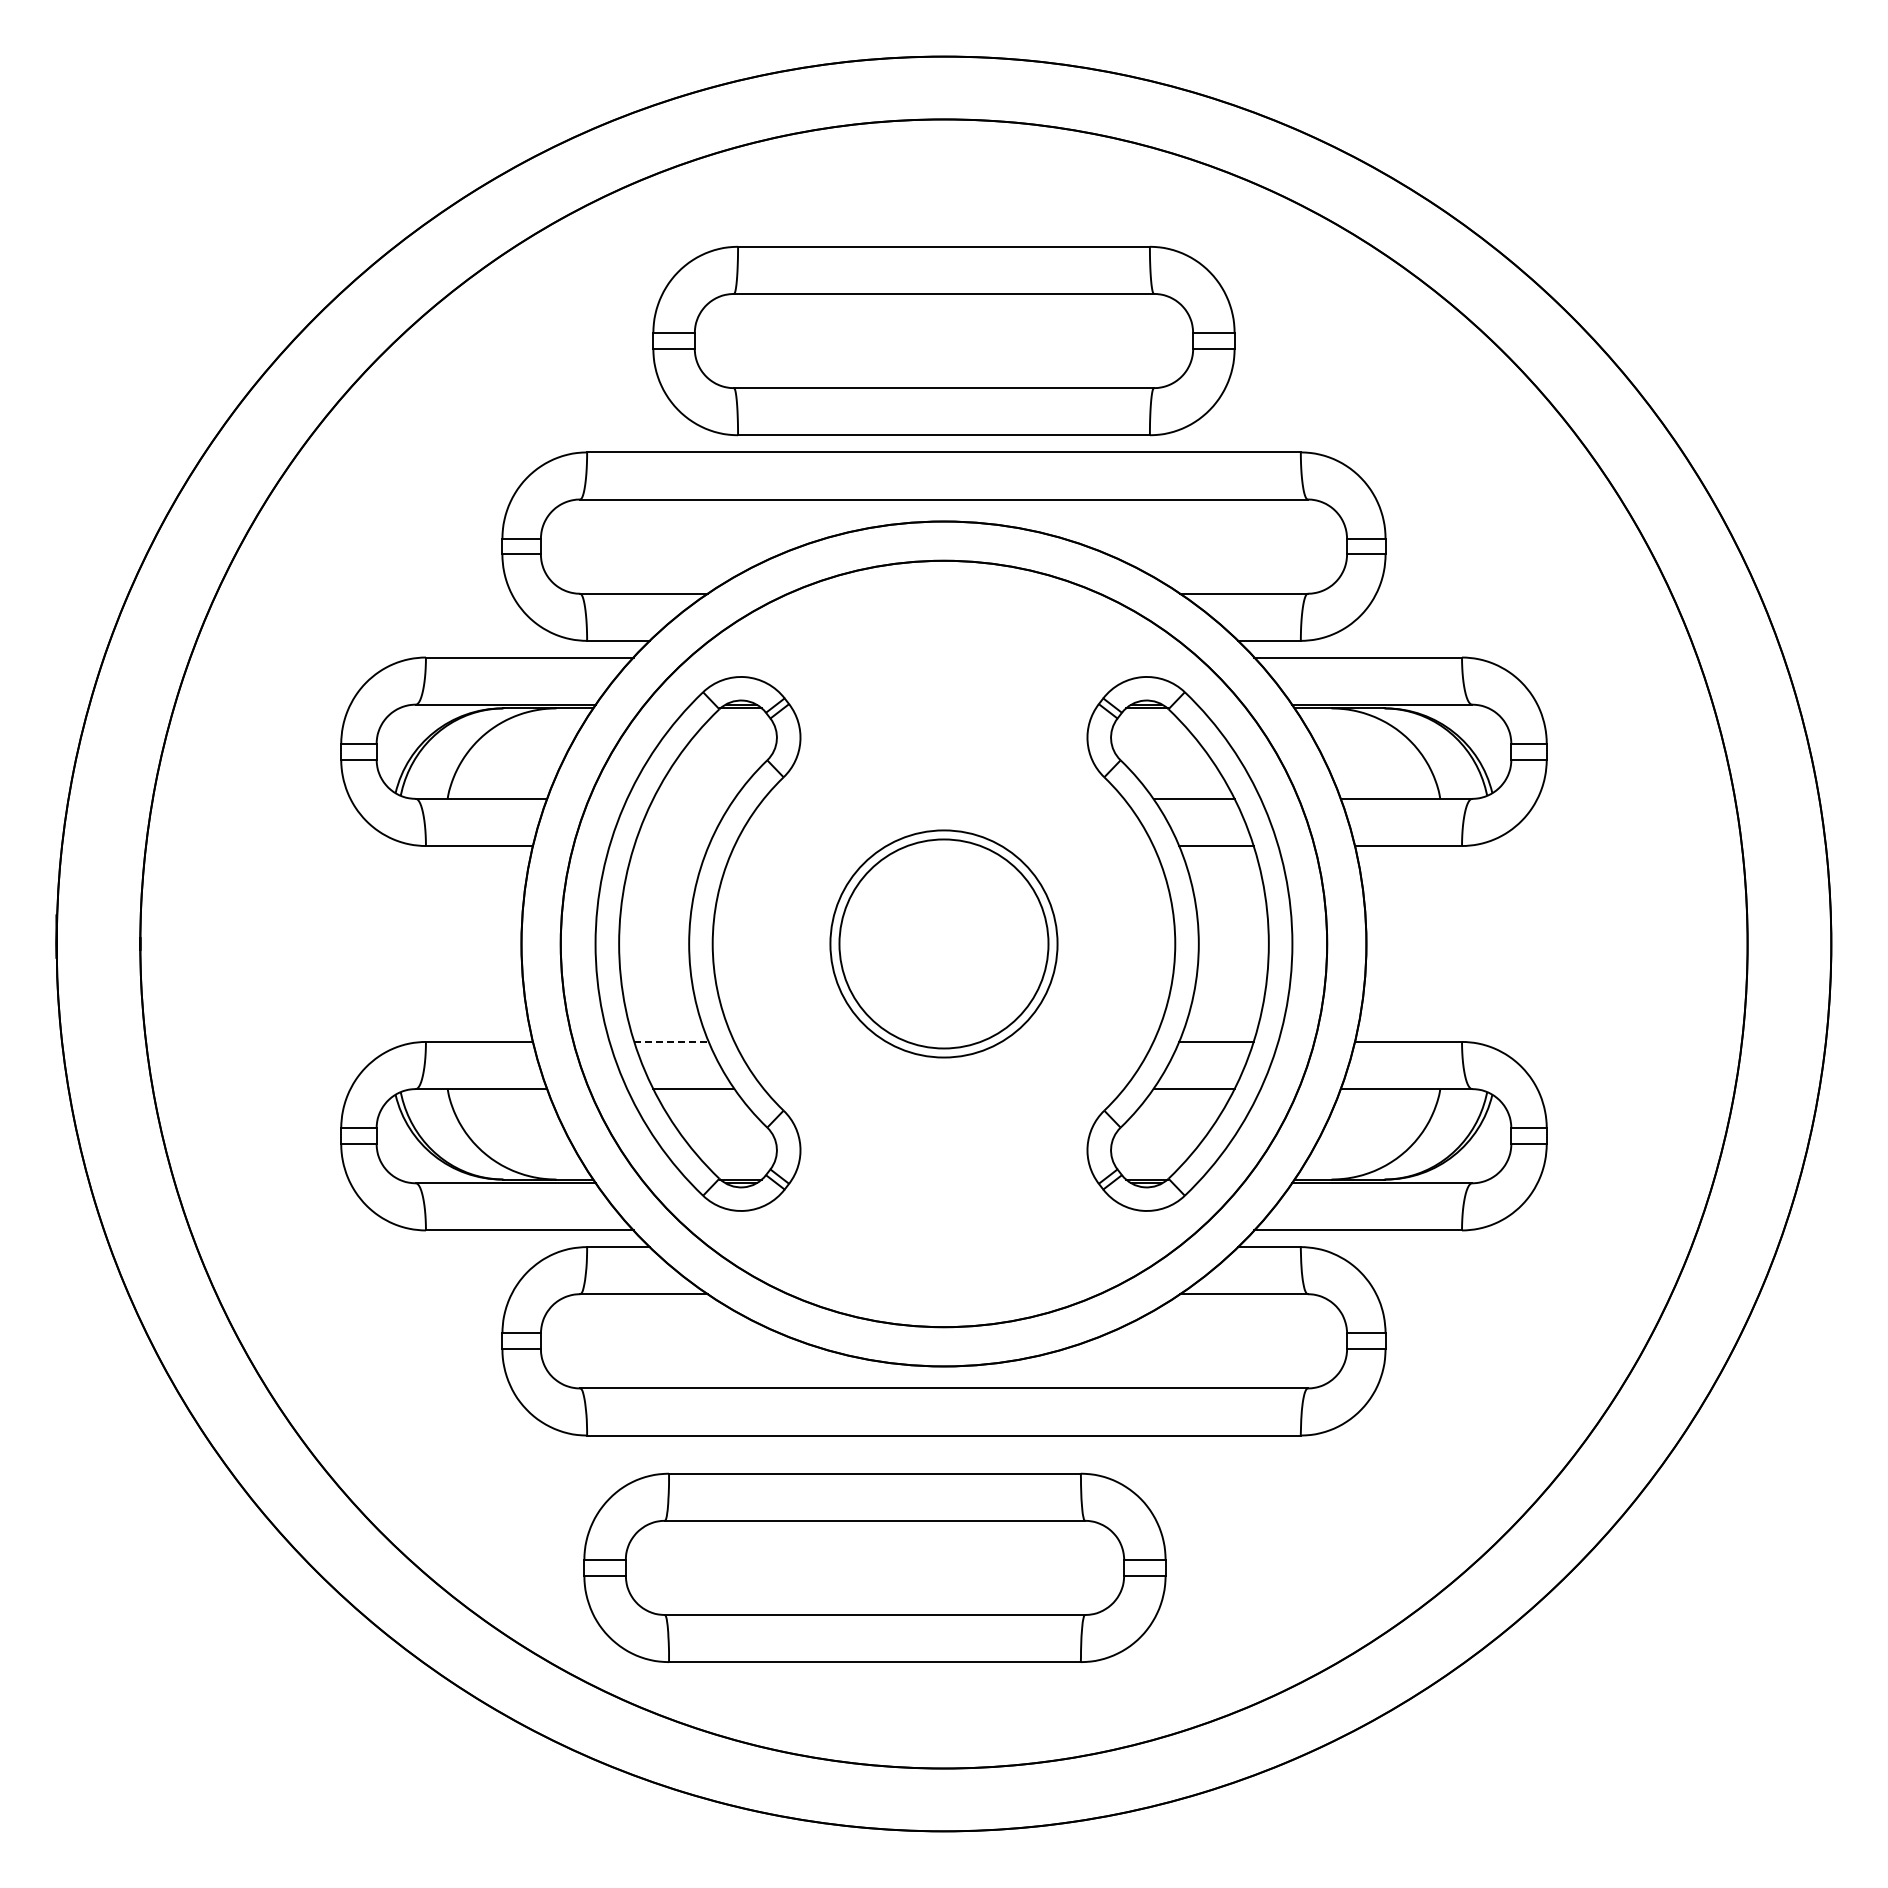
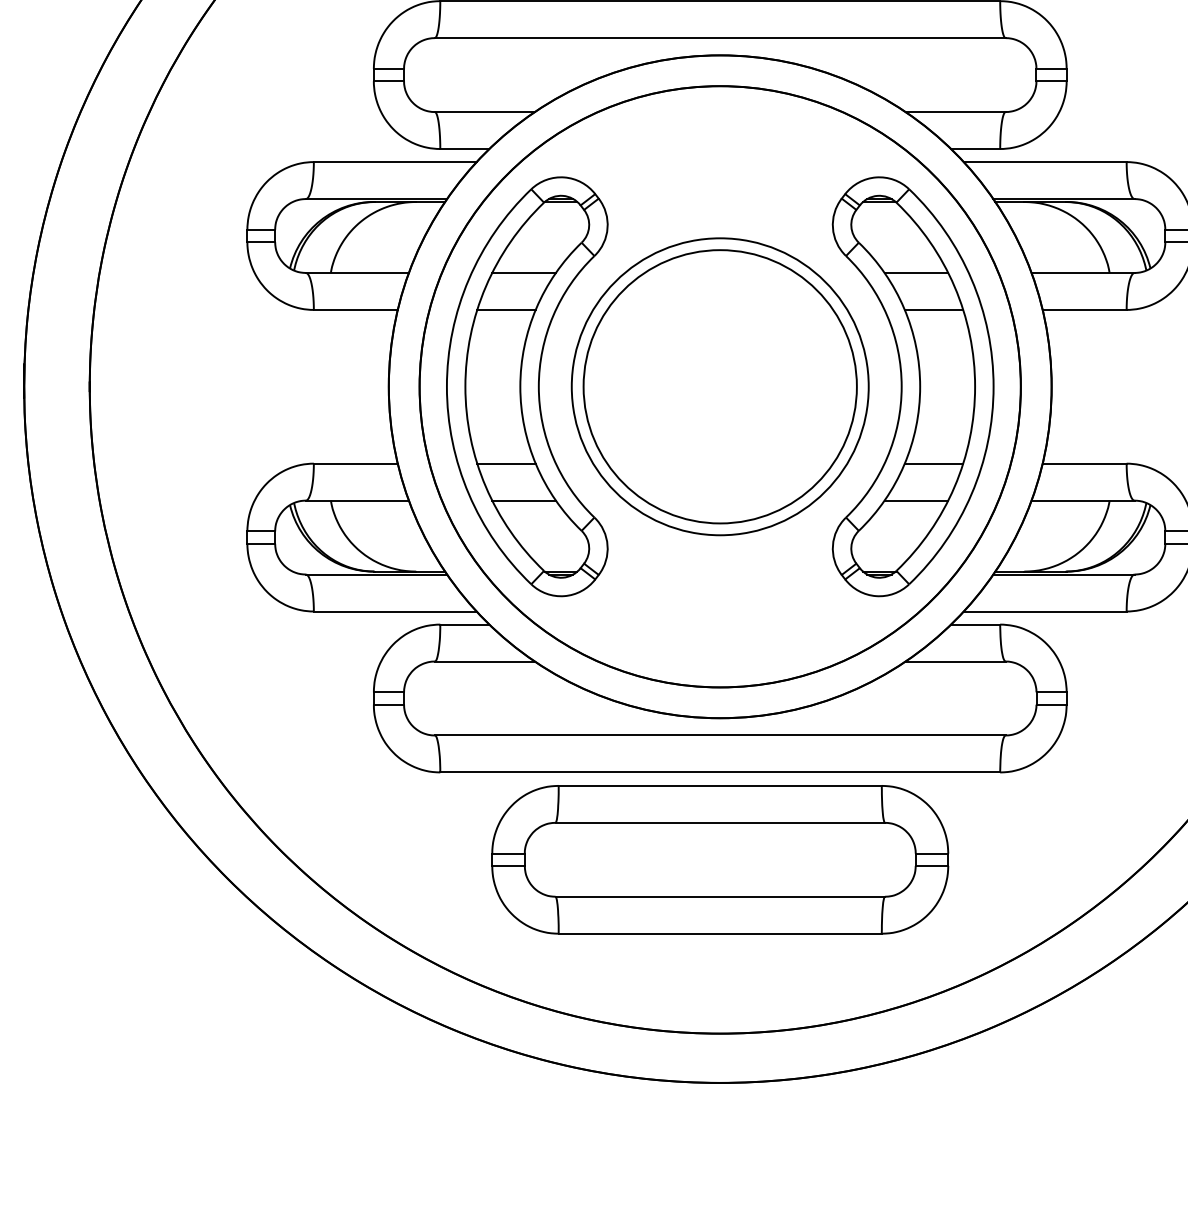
line: (693, 798) -> (523, 272), added
line: (671, 846) -> (506, 310), added
circle: (943, 943) -> (719, 386), size x1.67
circle: (943, 943) -> (719, 386), size x1.67
line: (671, 1041) -> (506, 463), dashed -> solid
part: (874, 1567) -> (719, 859), moved

